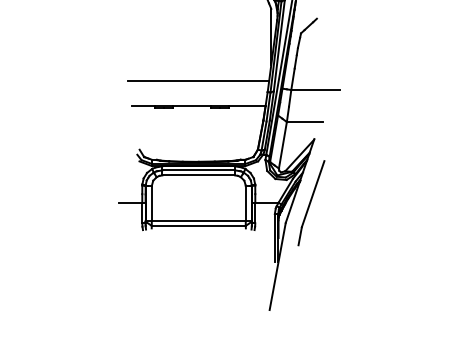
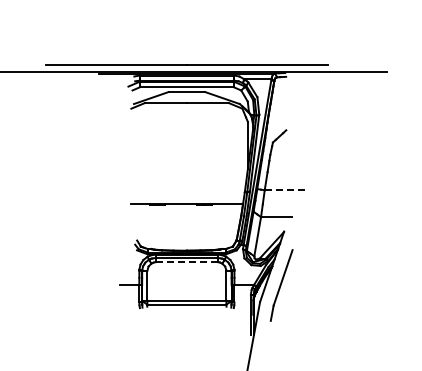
line: (198, 80) -> (186, 182), removed
line: (314, 90) -> (284, 190), solid -> dashed
line: (198, 175) -> (186, 262), solid -> dashed

